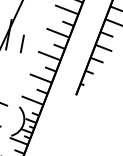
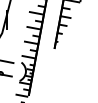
line: (21, 43) -> (15, 23), removed

